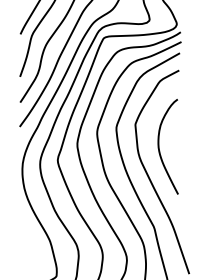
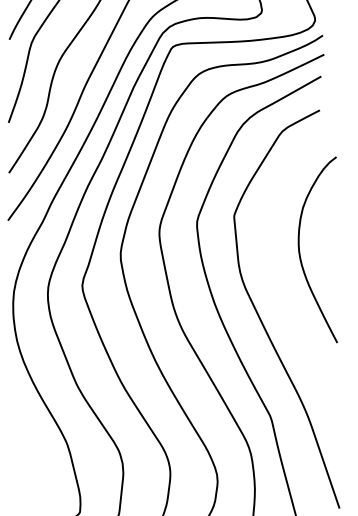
curve: (159, 146) -> (300, 249), moved

